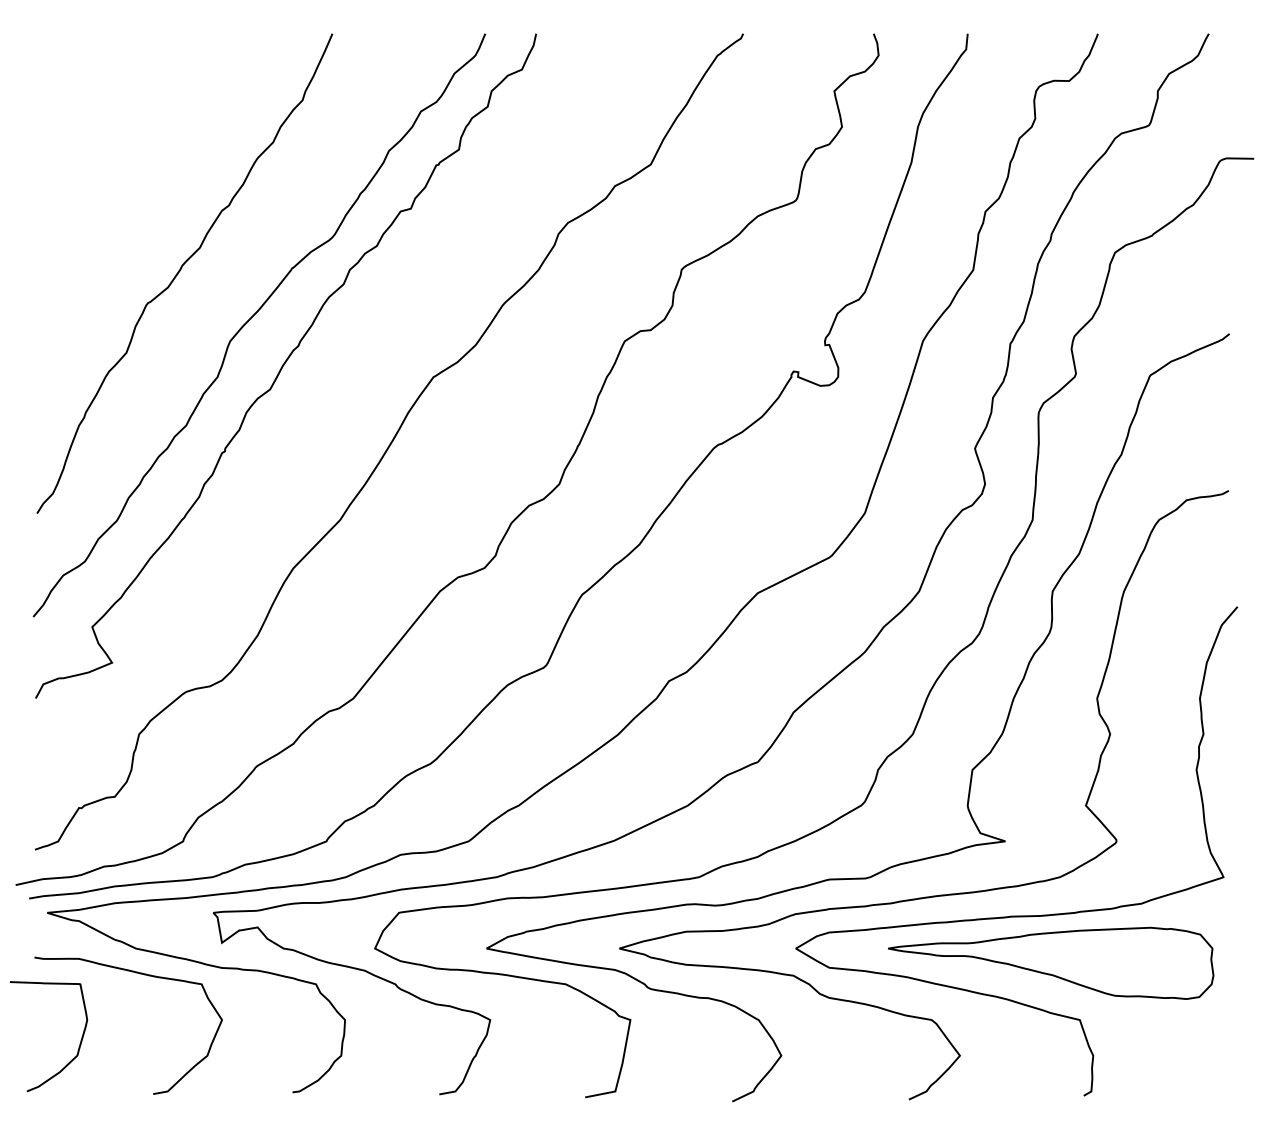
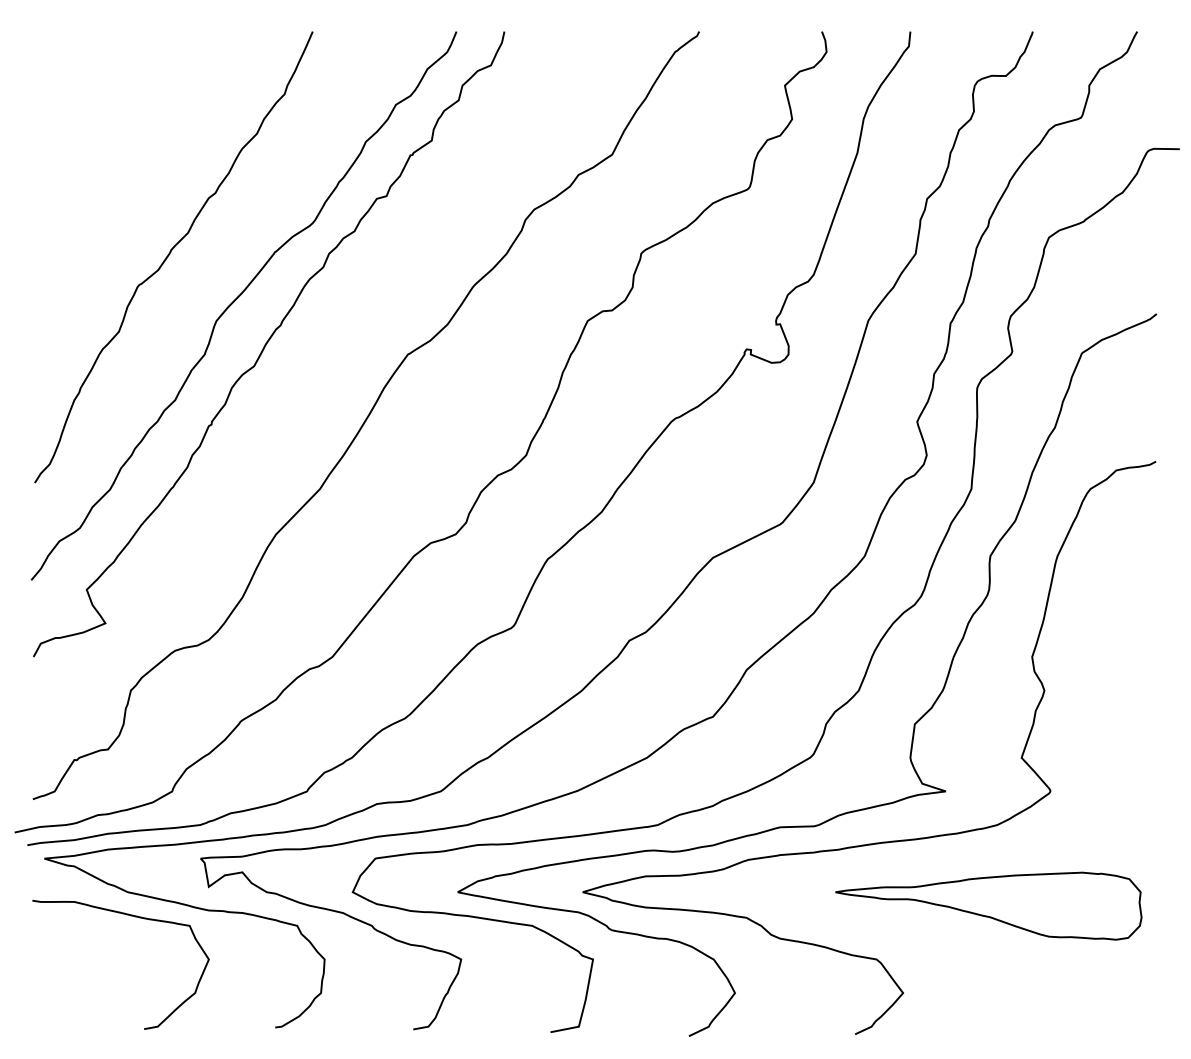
curve: (1016, 915) -> (956, 861), removed
curve: (79, 1043) -> (74, 981), removed

